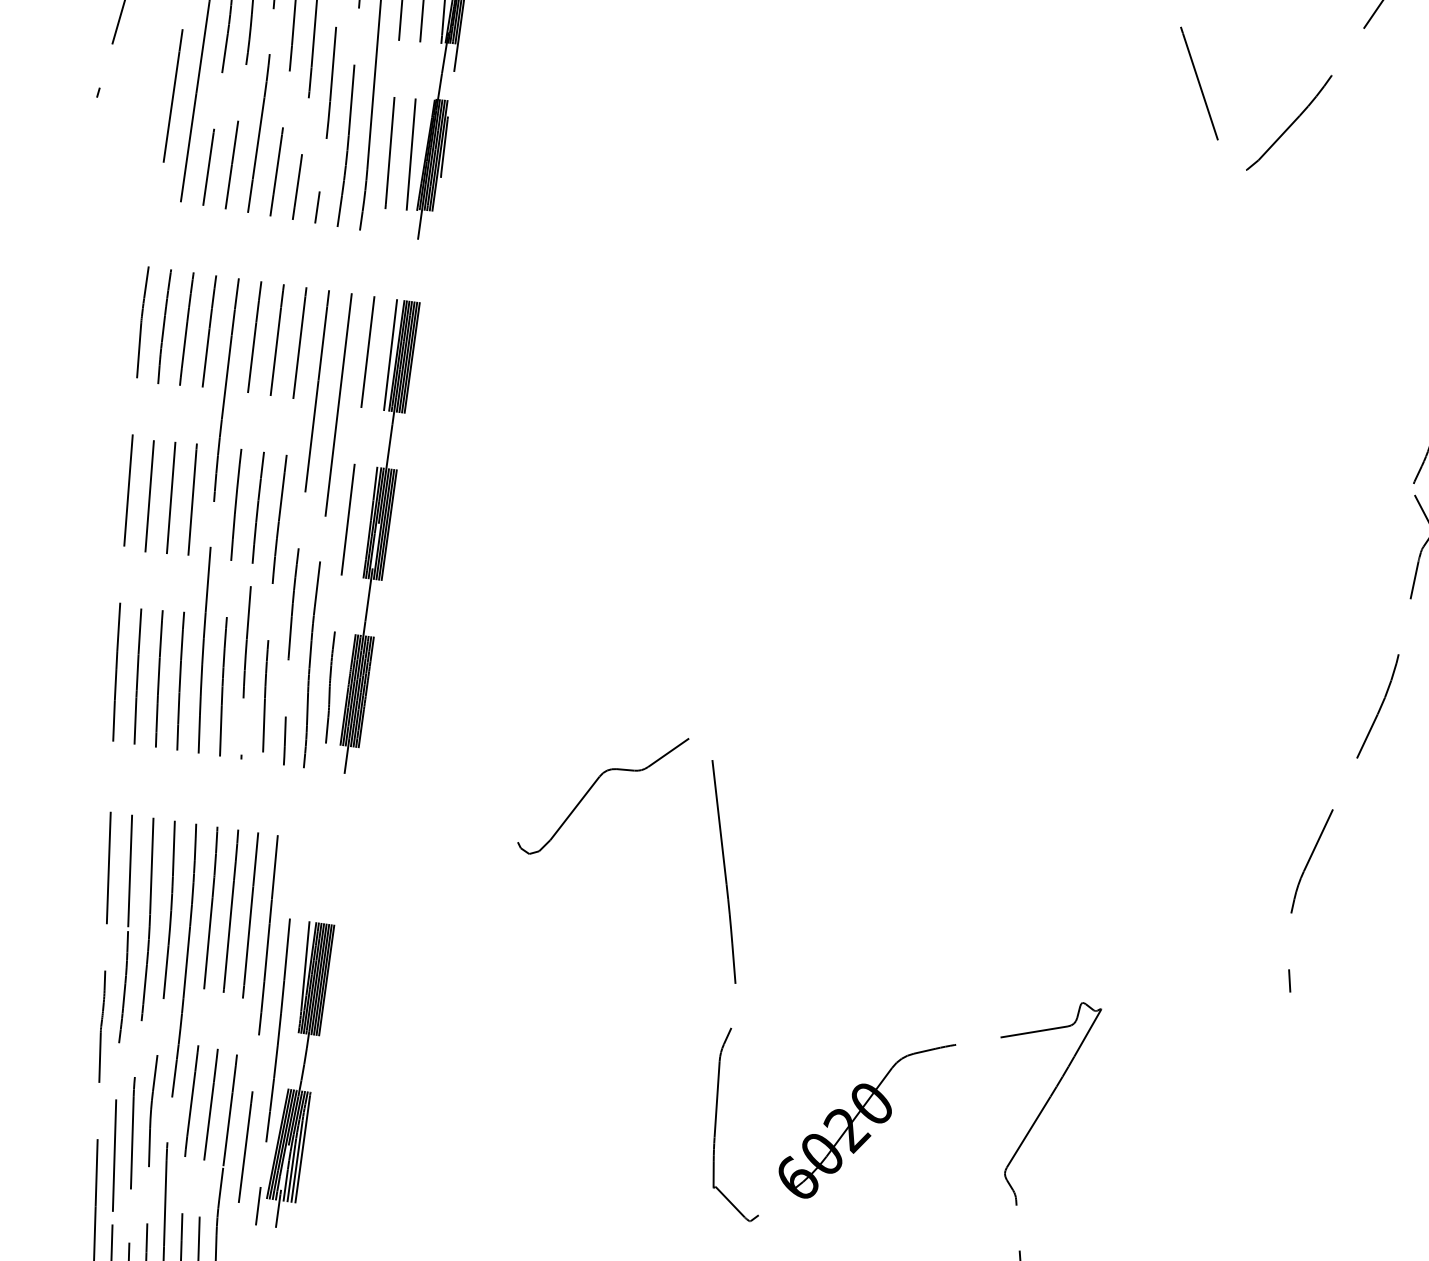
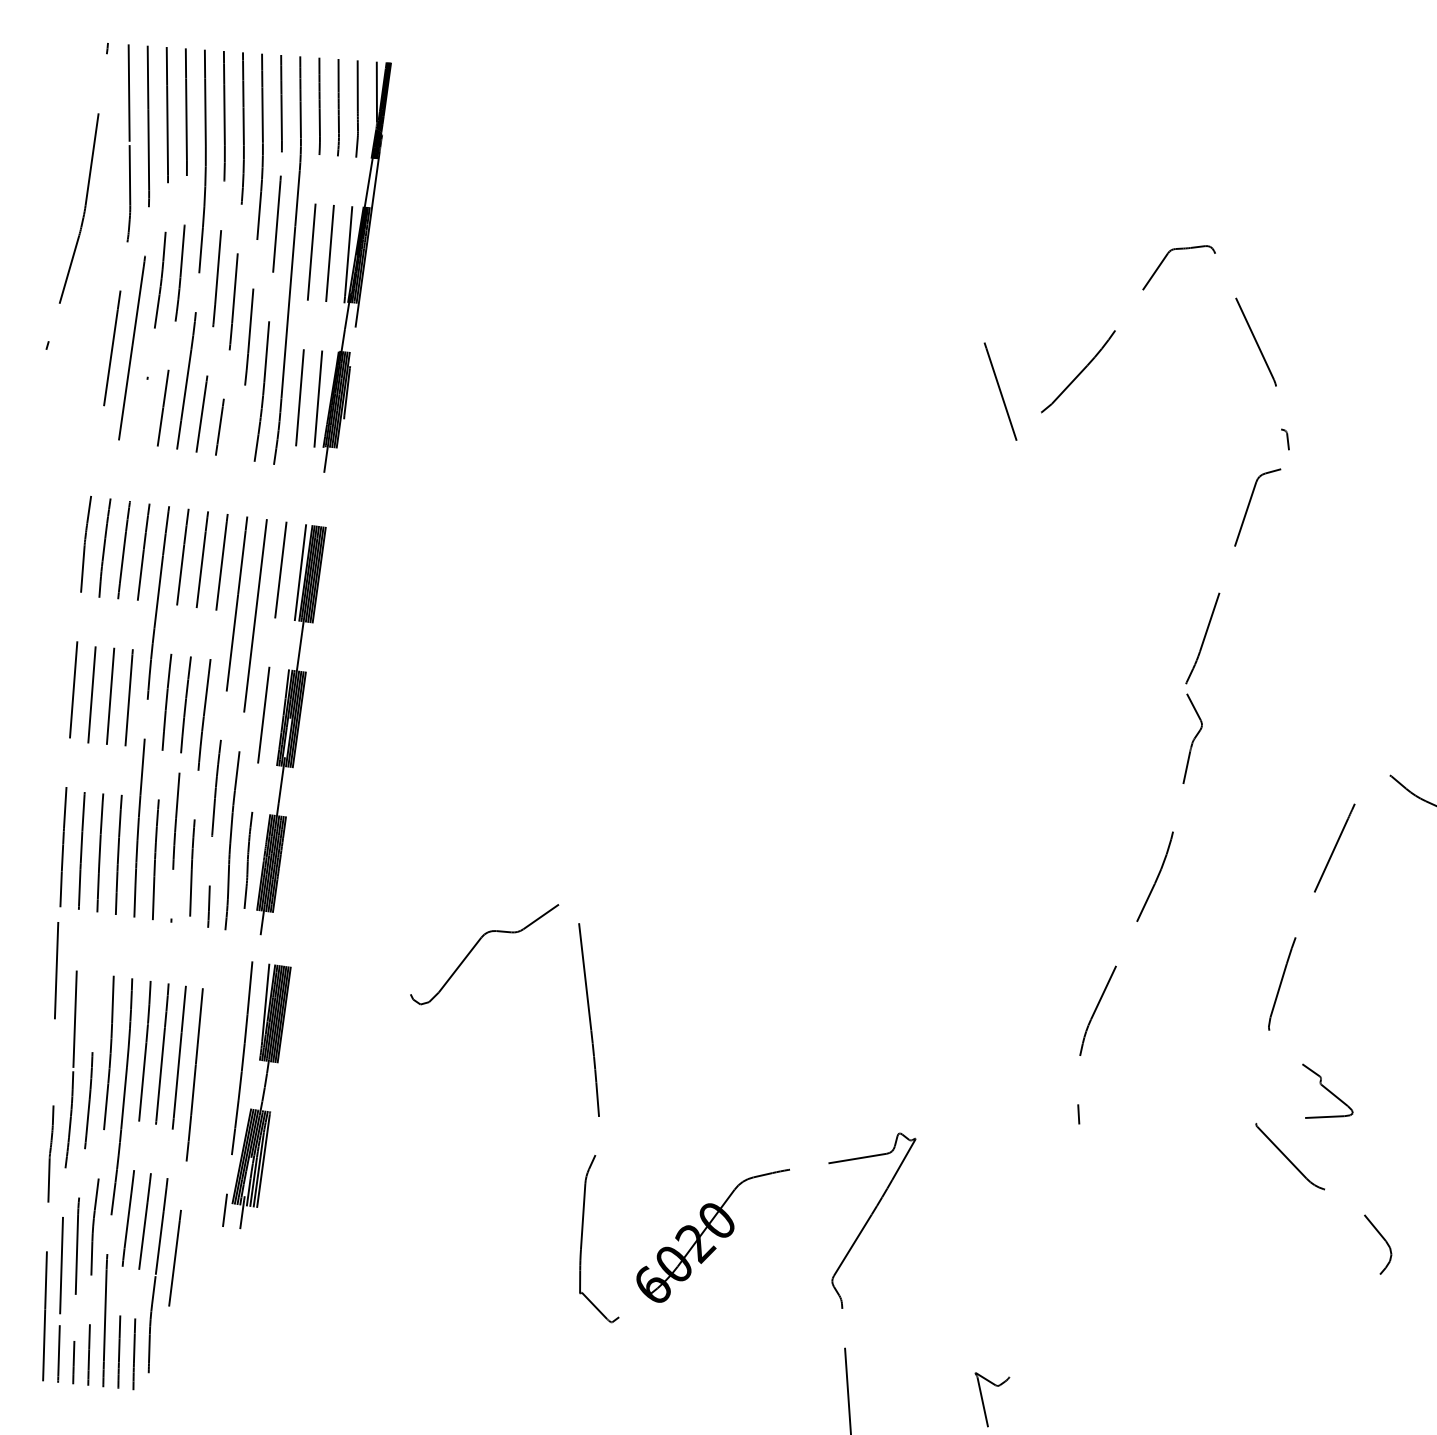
line: (1199, 83) -> (1000, 391), moved
line: (208, 168) -> (142, 411), removed
line: (317, 207) -> (237, 444), removed
line: (151, 863) -> (93, 1012), removed
line: (108, 867) -> (56, 970), moved
part: (294, 1073) -> (256, 1095), moved

